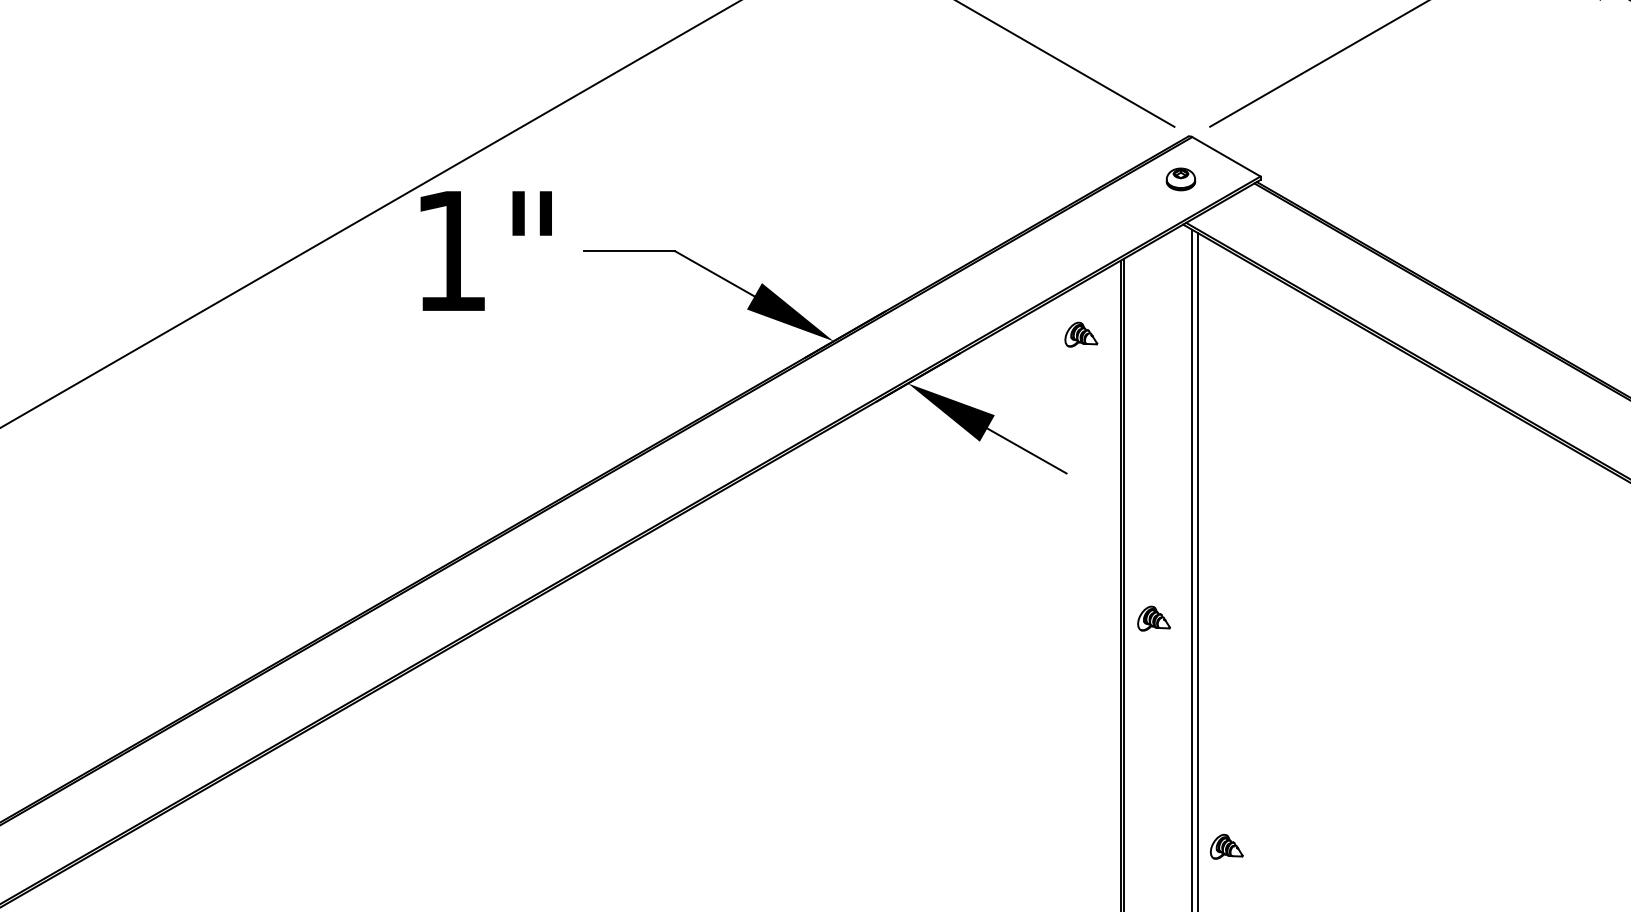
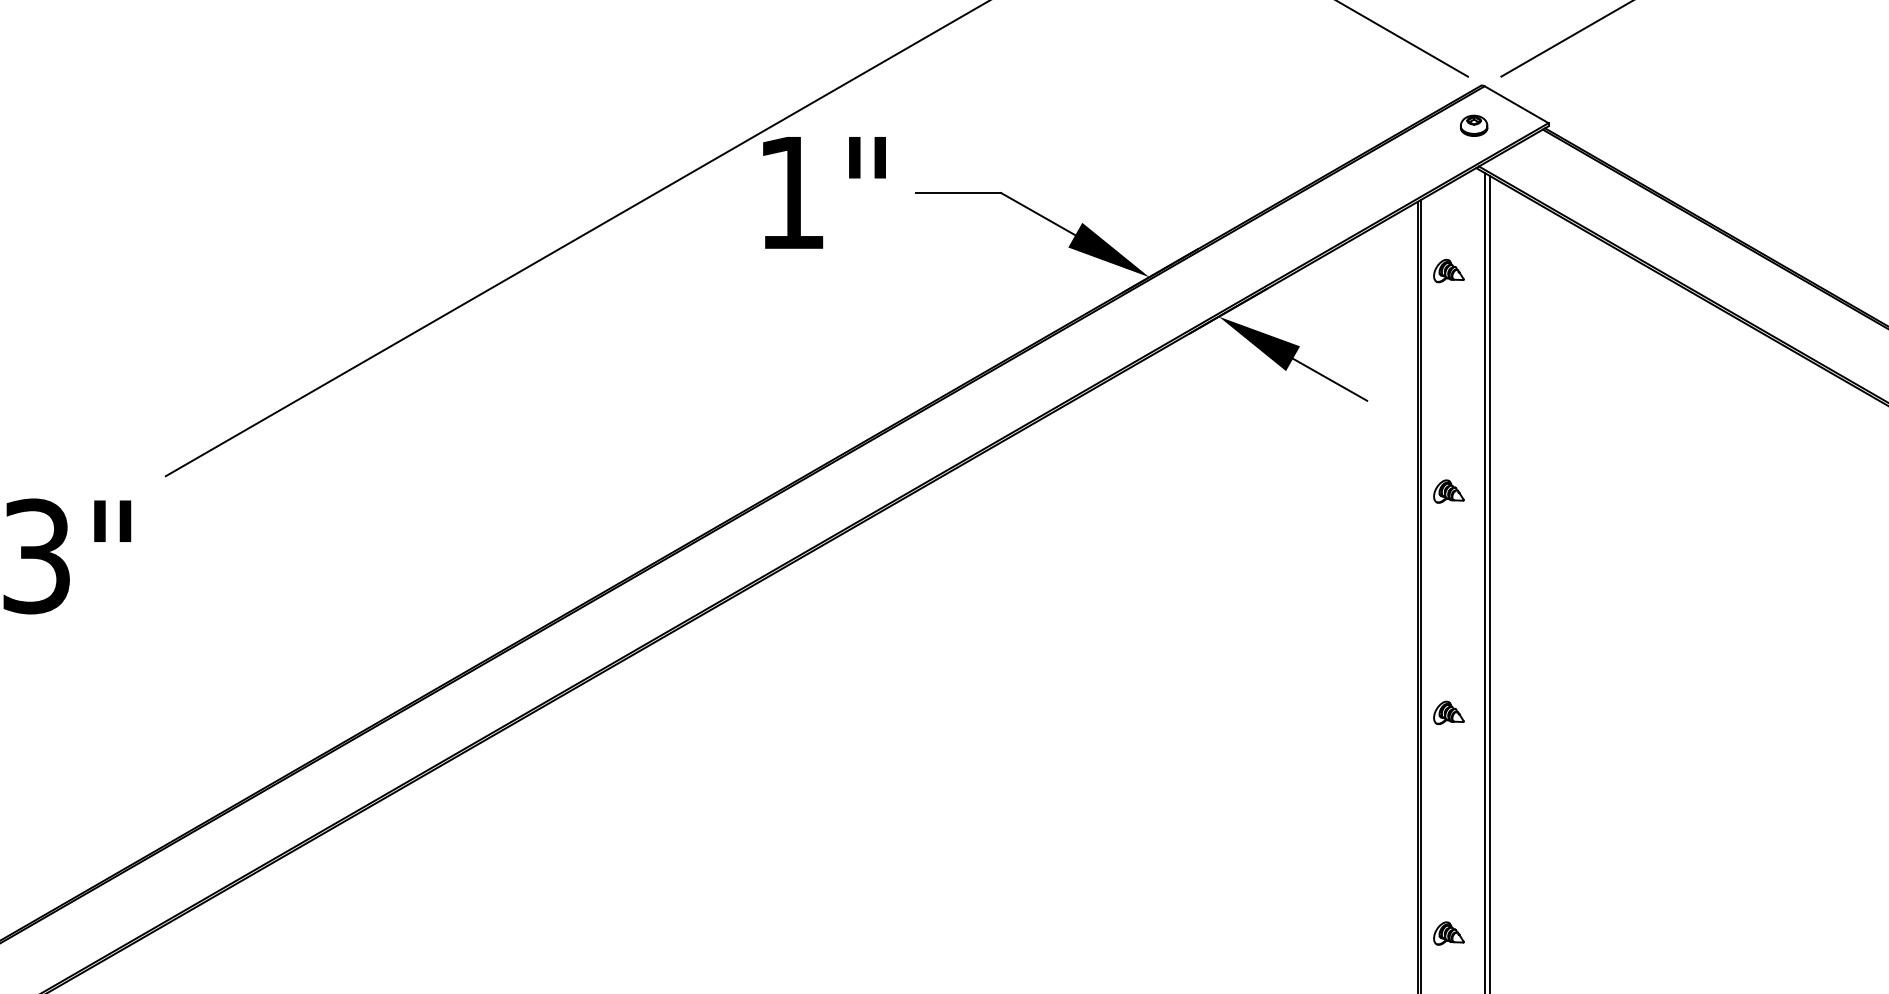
part: (1080, 335) -> (1448, 271), moved
part: (1153, 618) -> (1448, 491), moved
part: (1226, 846) -> (1448, 712), moved

